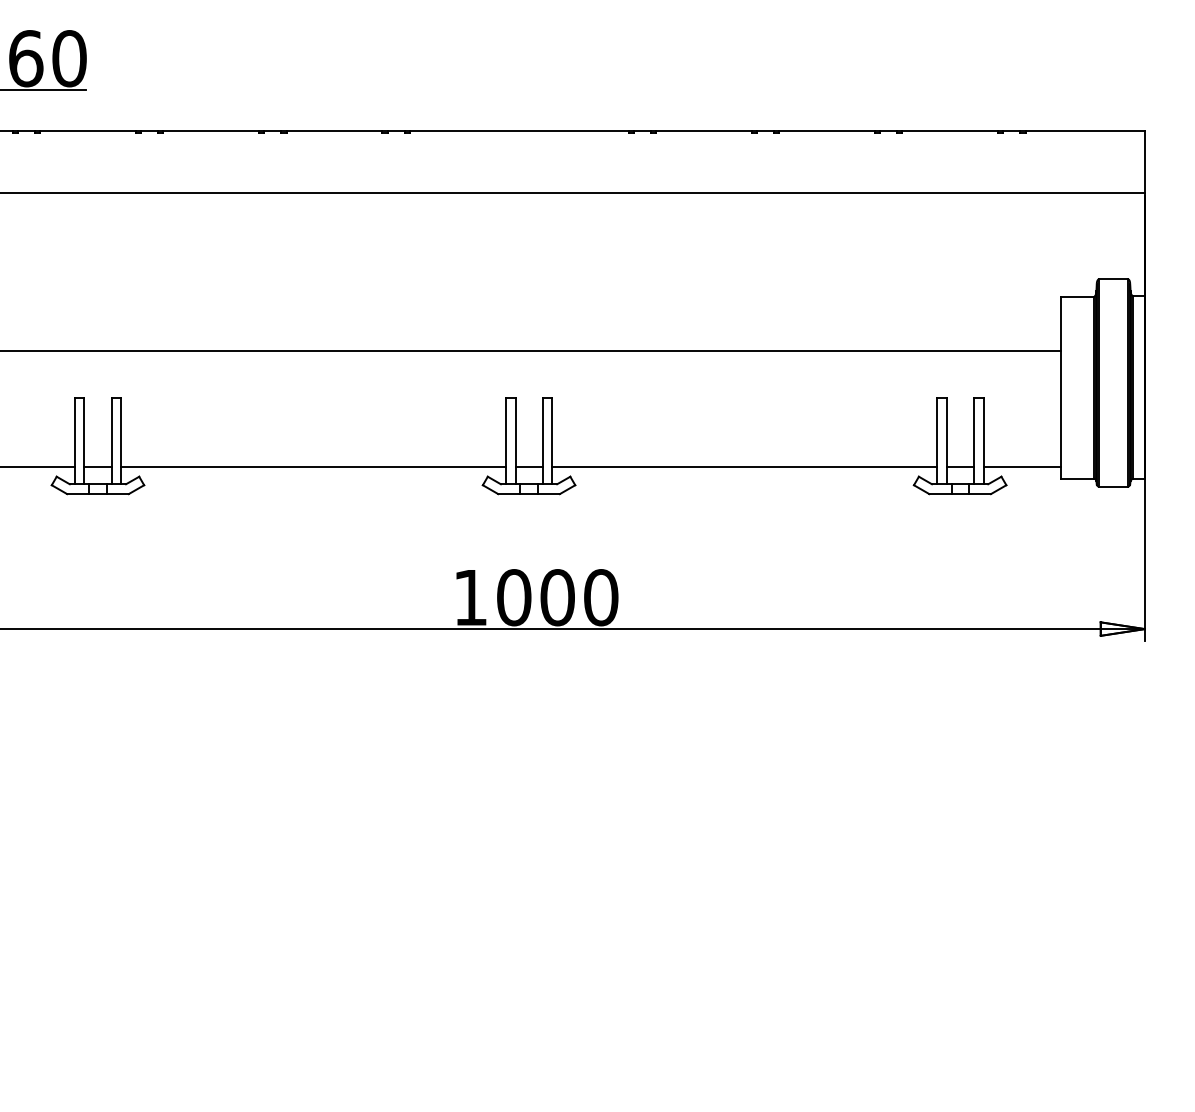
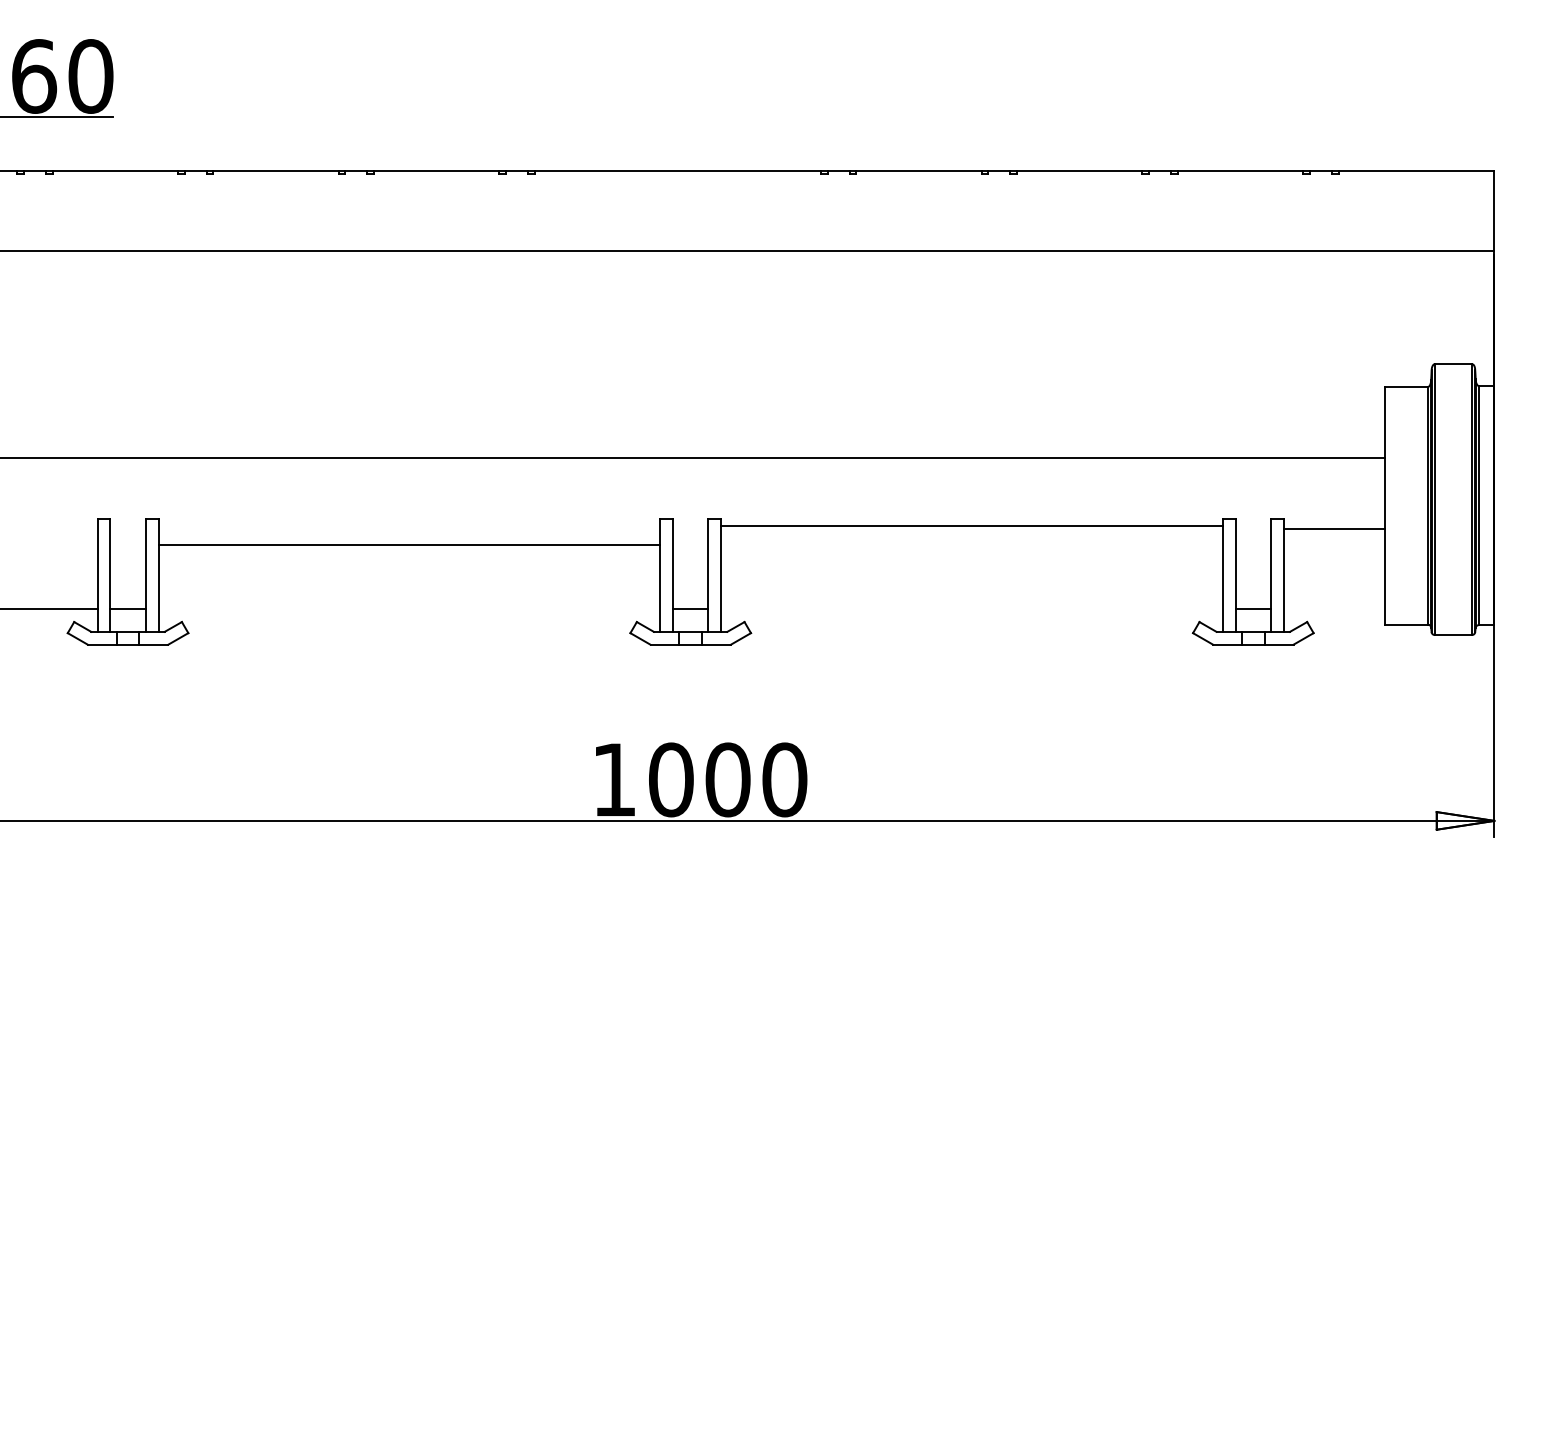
line: (313, 467) -> (409, 545), moved
line: (744, 467) -> (971, 526), moved
line: (1022, 467) -> (1334, 529), moved

